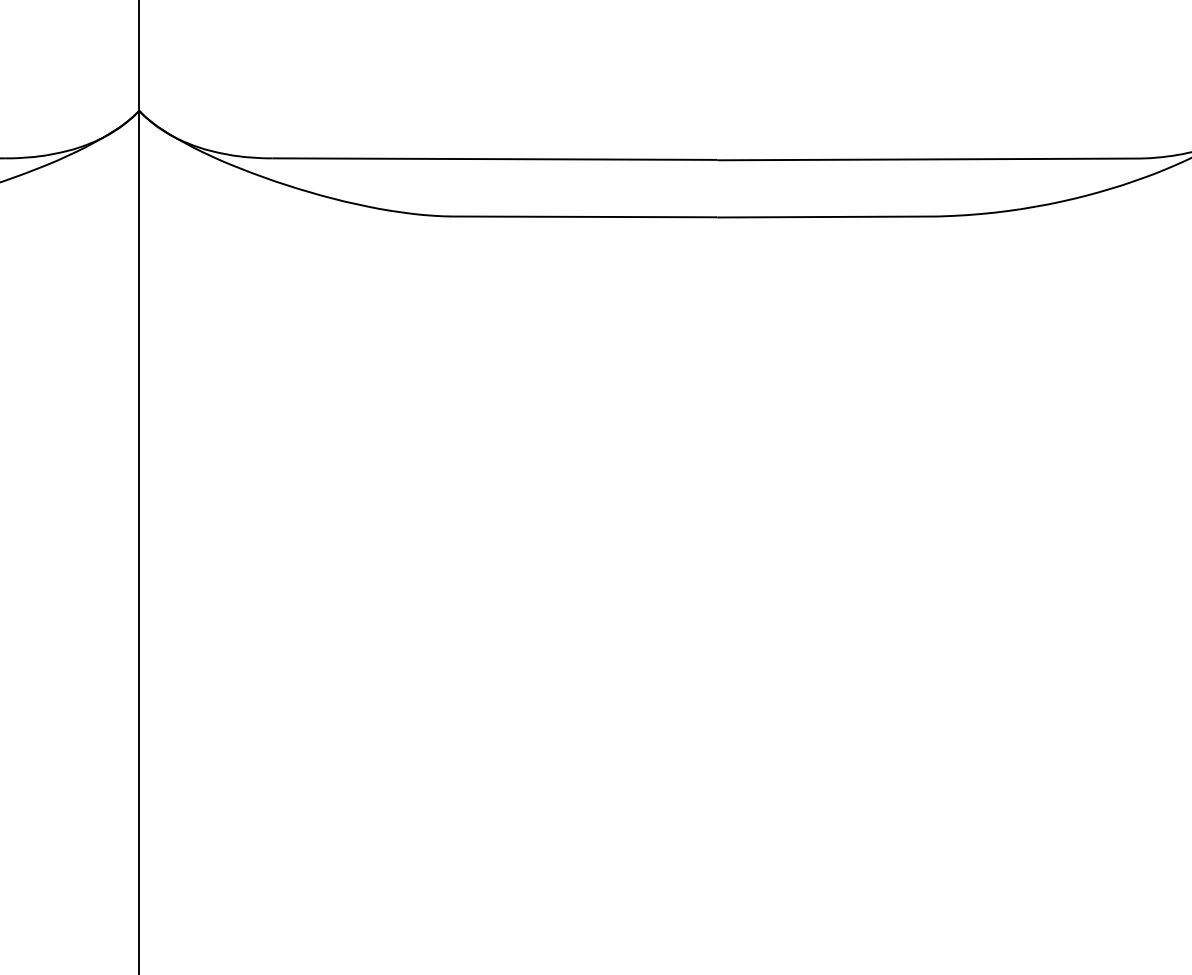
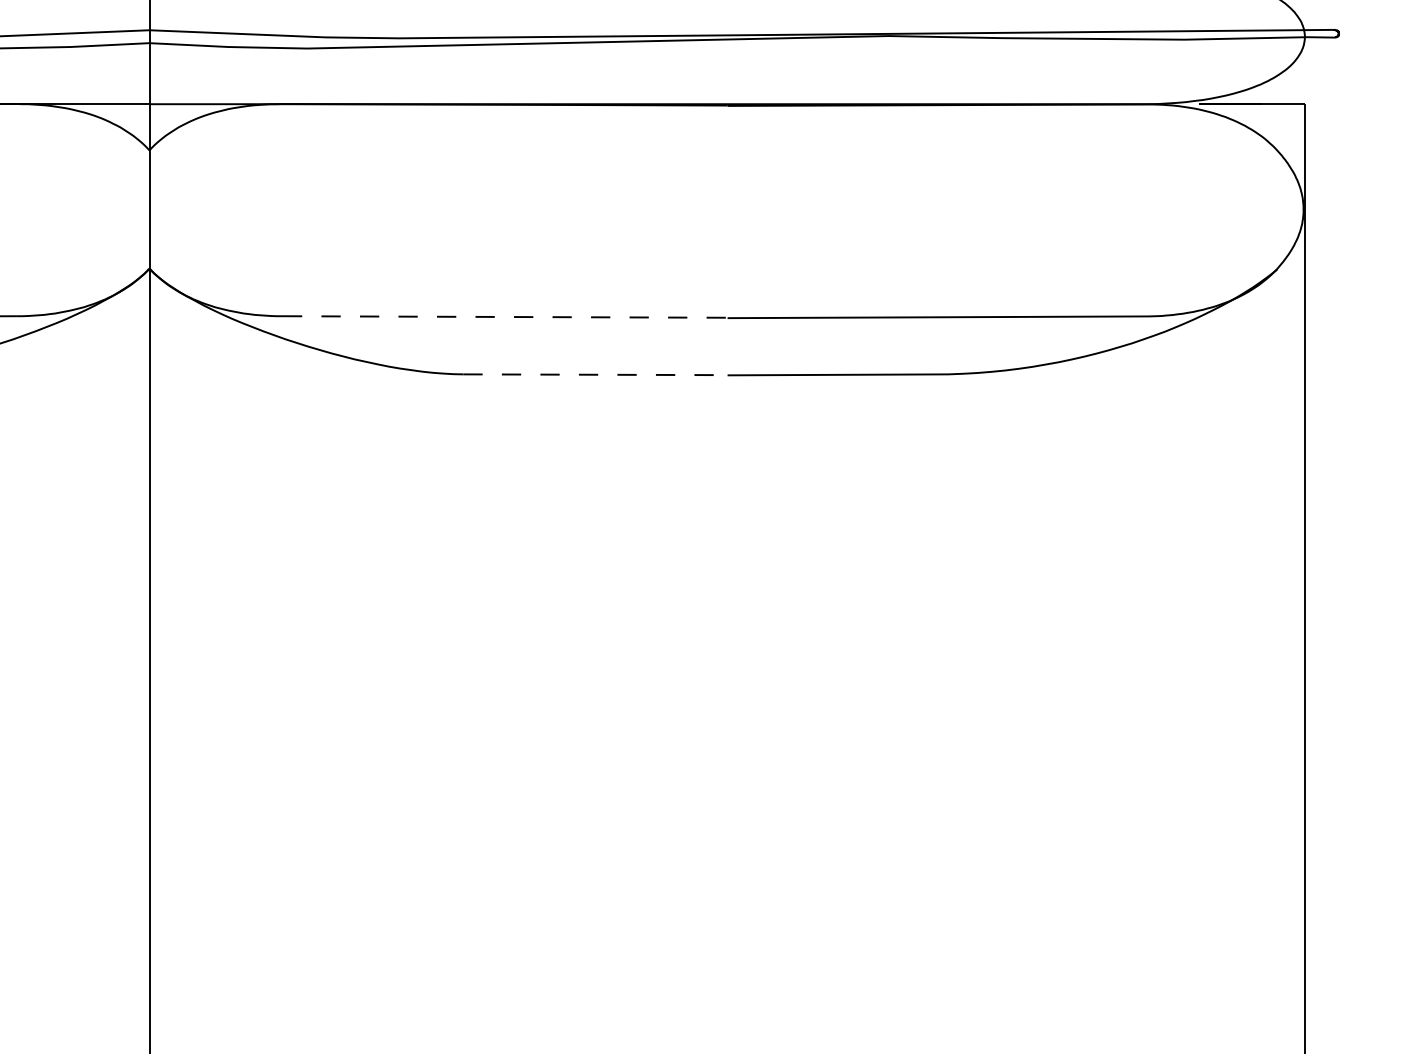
line: (495, 159) -> (505, 317), solid -> dashed
line: (585, 216) -> (595, 374), solid -> dashed

